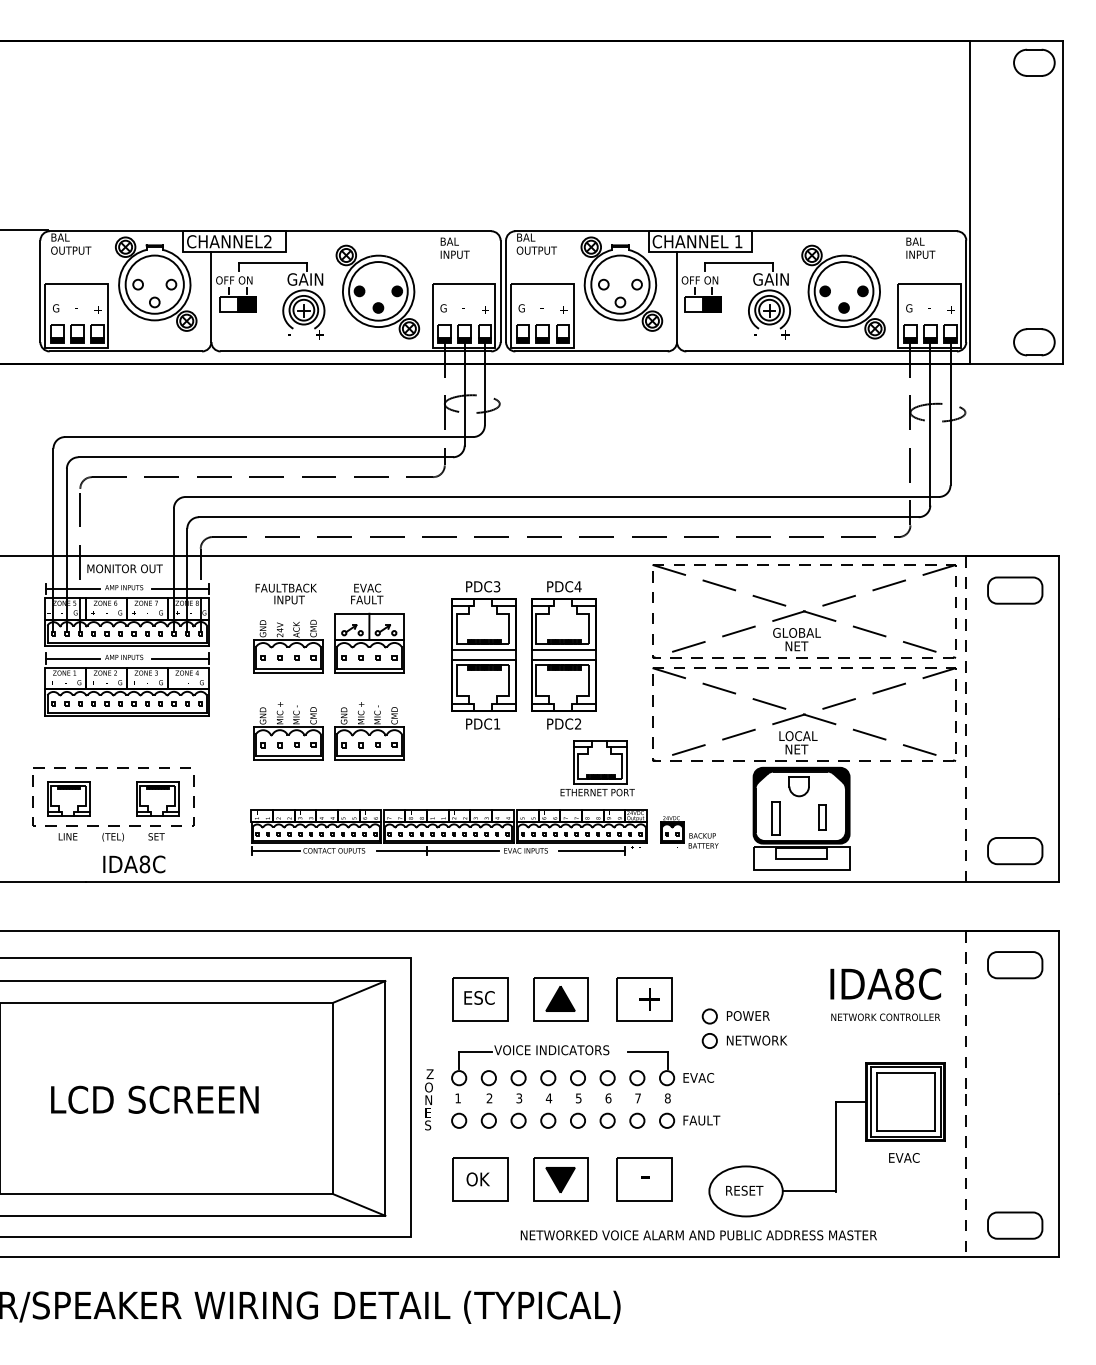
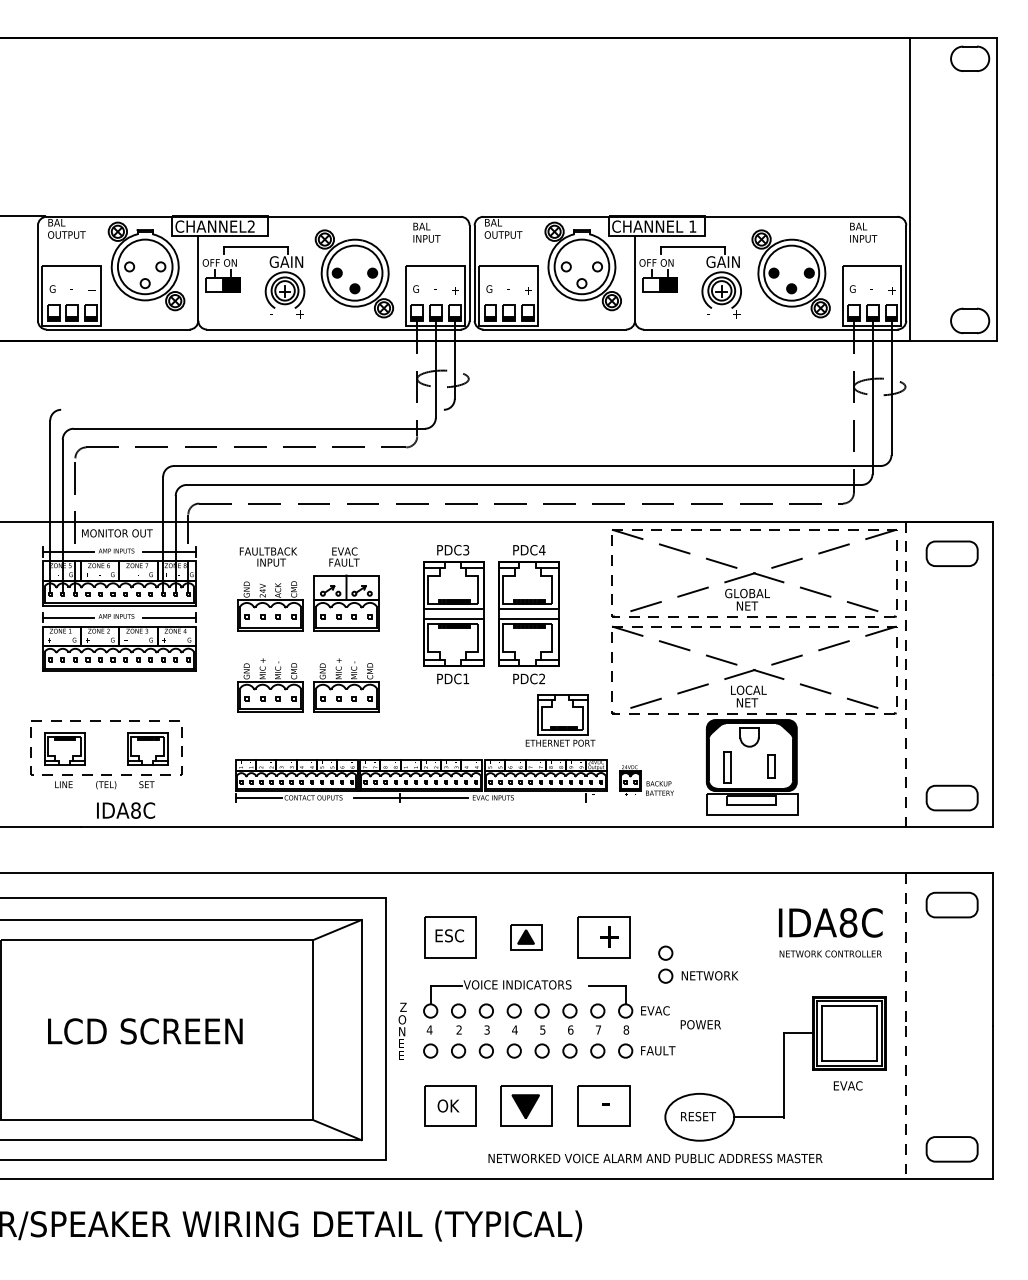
line: (269, 436) -> (252, 409), removed
line: (591, 851) -> (554, 798), removed
part: (561, 999) -> (526, 937), size x0.6
text: (747, 1015) -> (700, 1024), moved
text: (457, 1097) -> (429, 1029), 1 -> 4
text: (428, 1125) -> (401, 1055), S -> E

